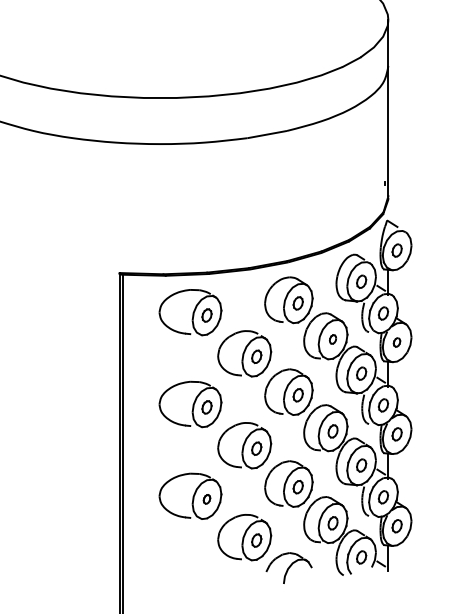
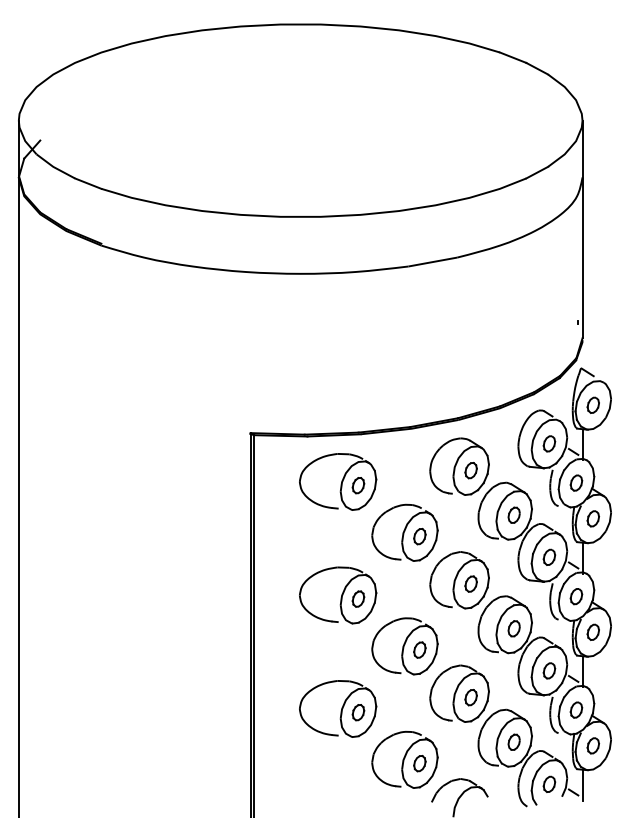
part: (332, 338) -> (513, 514), size x1.43
part: (396, 342) -> (592, 518), size x1.43
part: (207, 499) -> (358, 712), size x1.43

